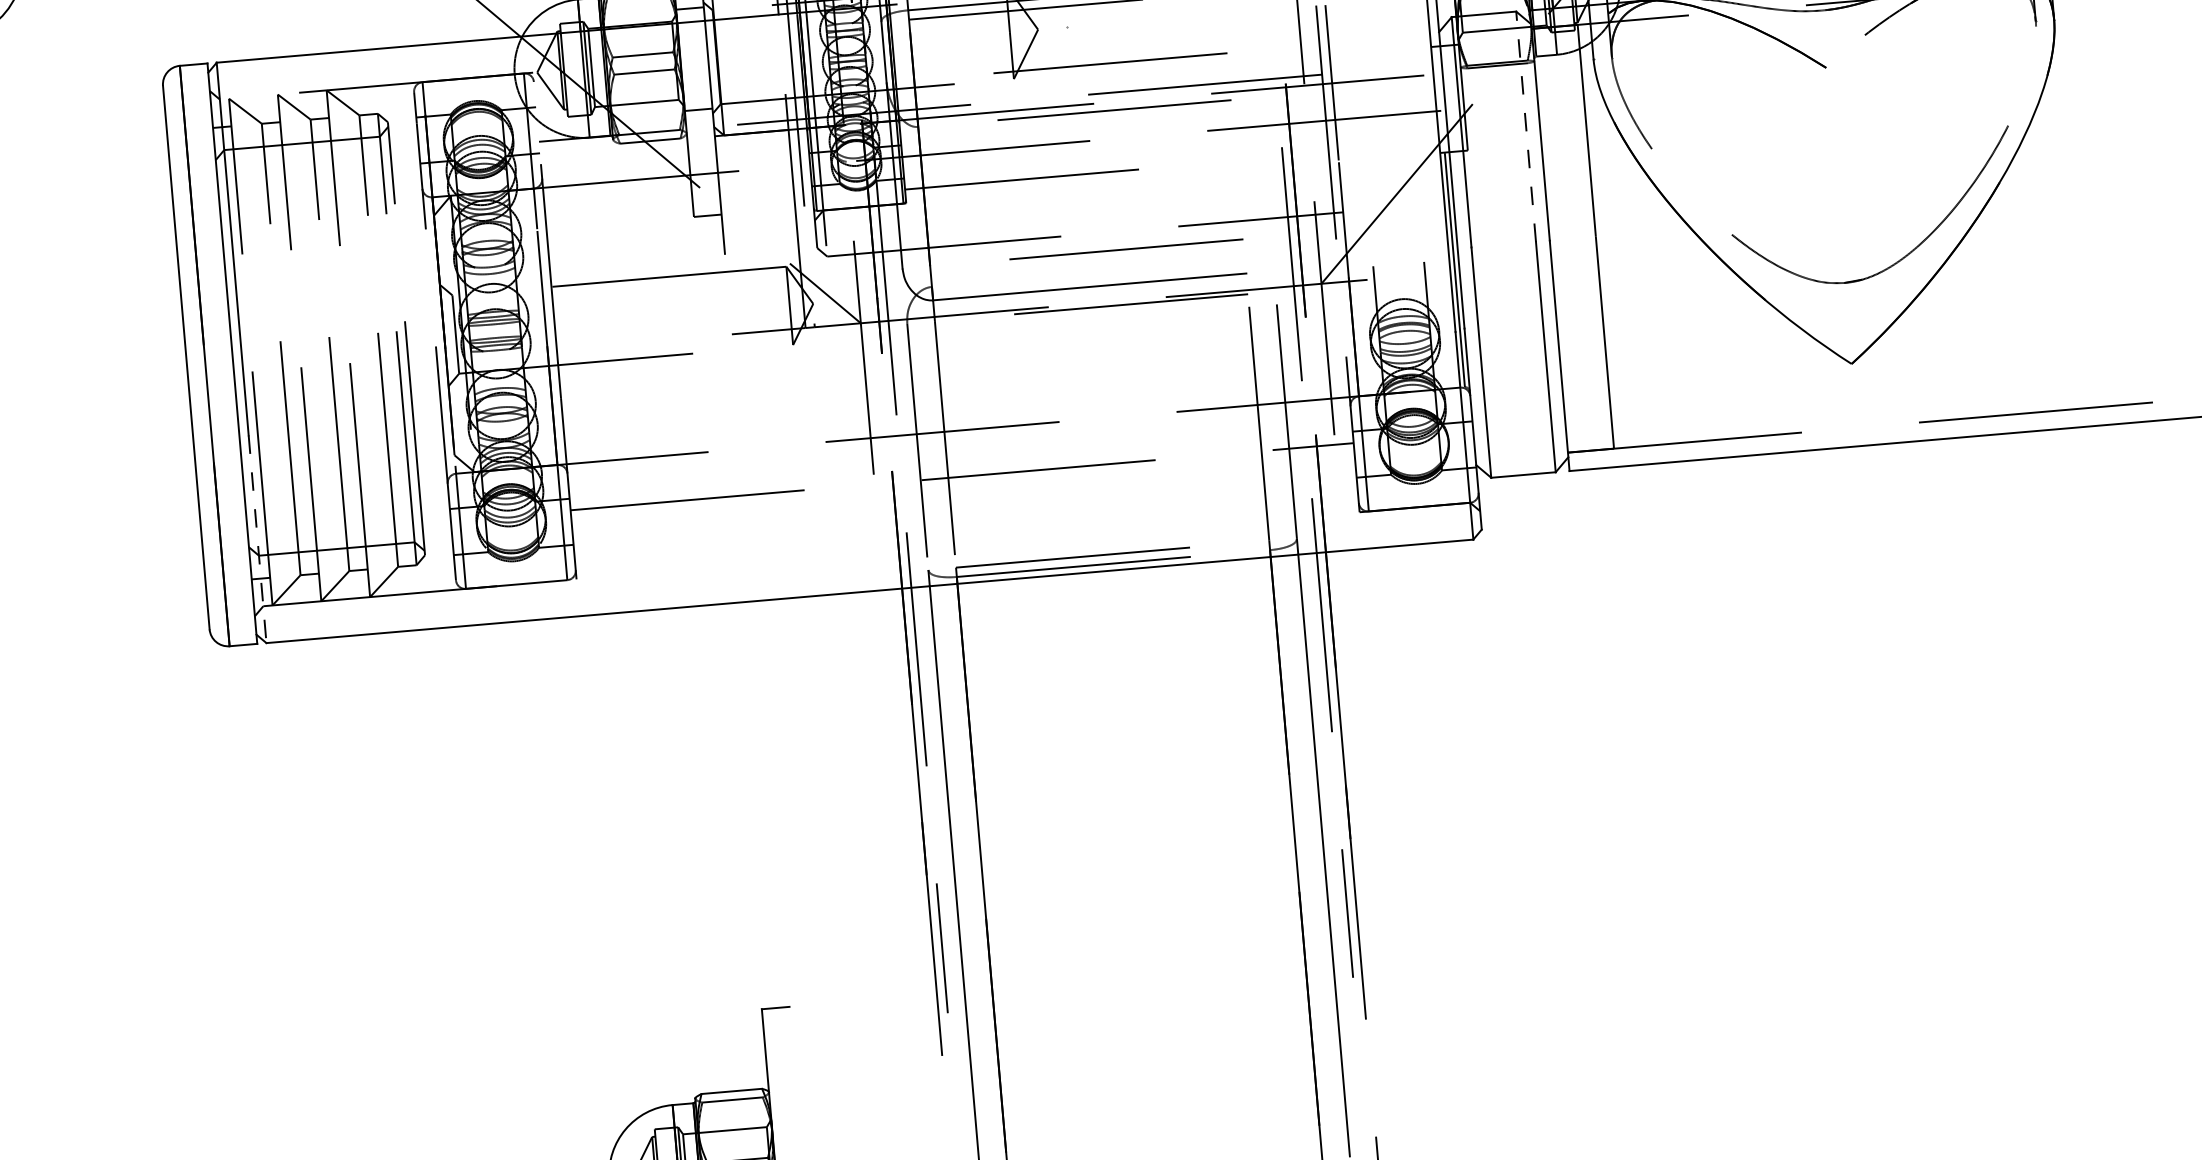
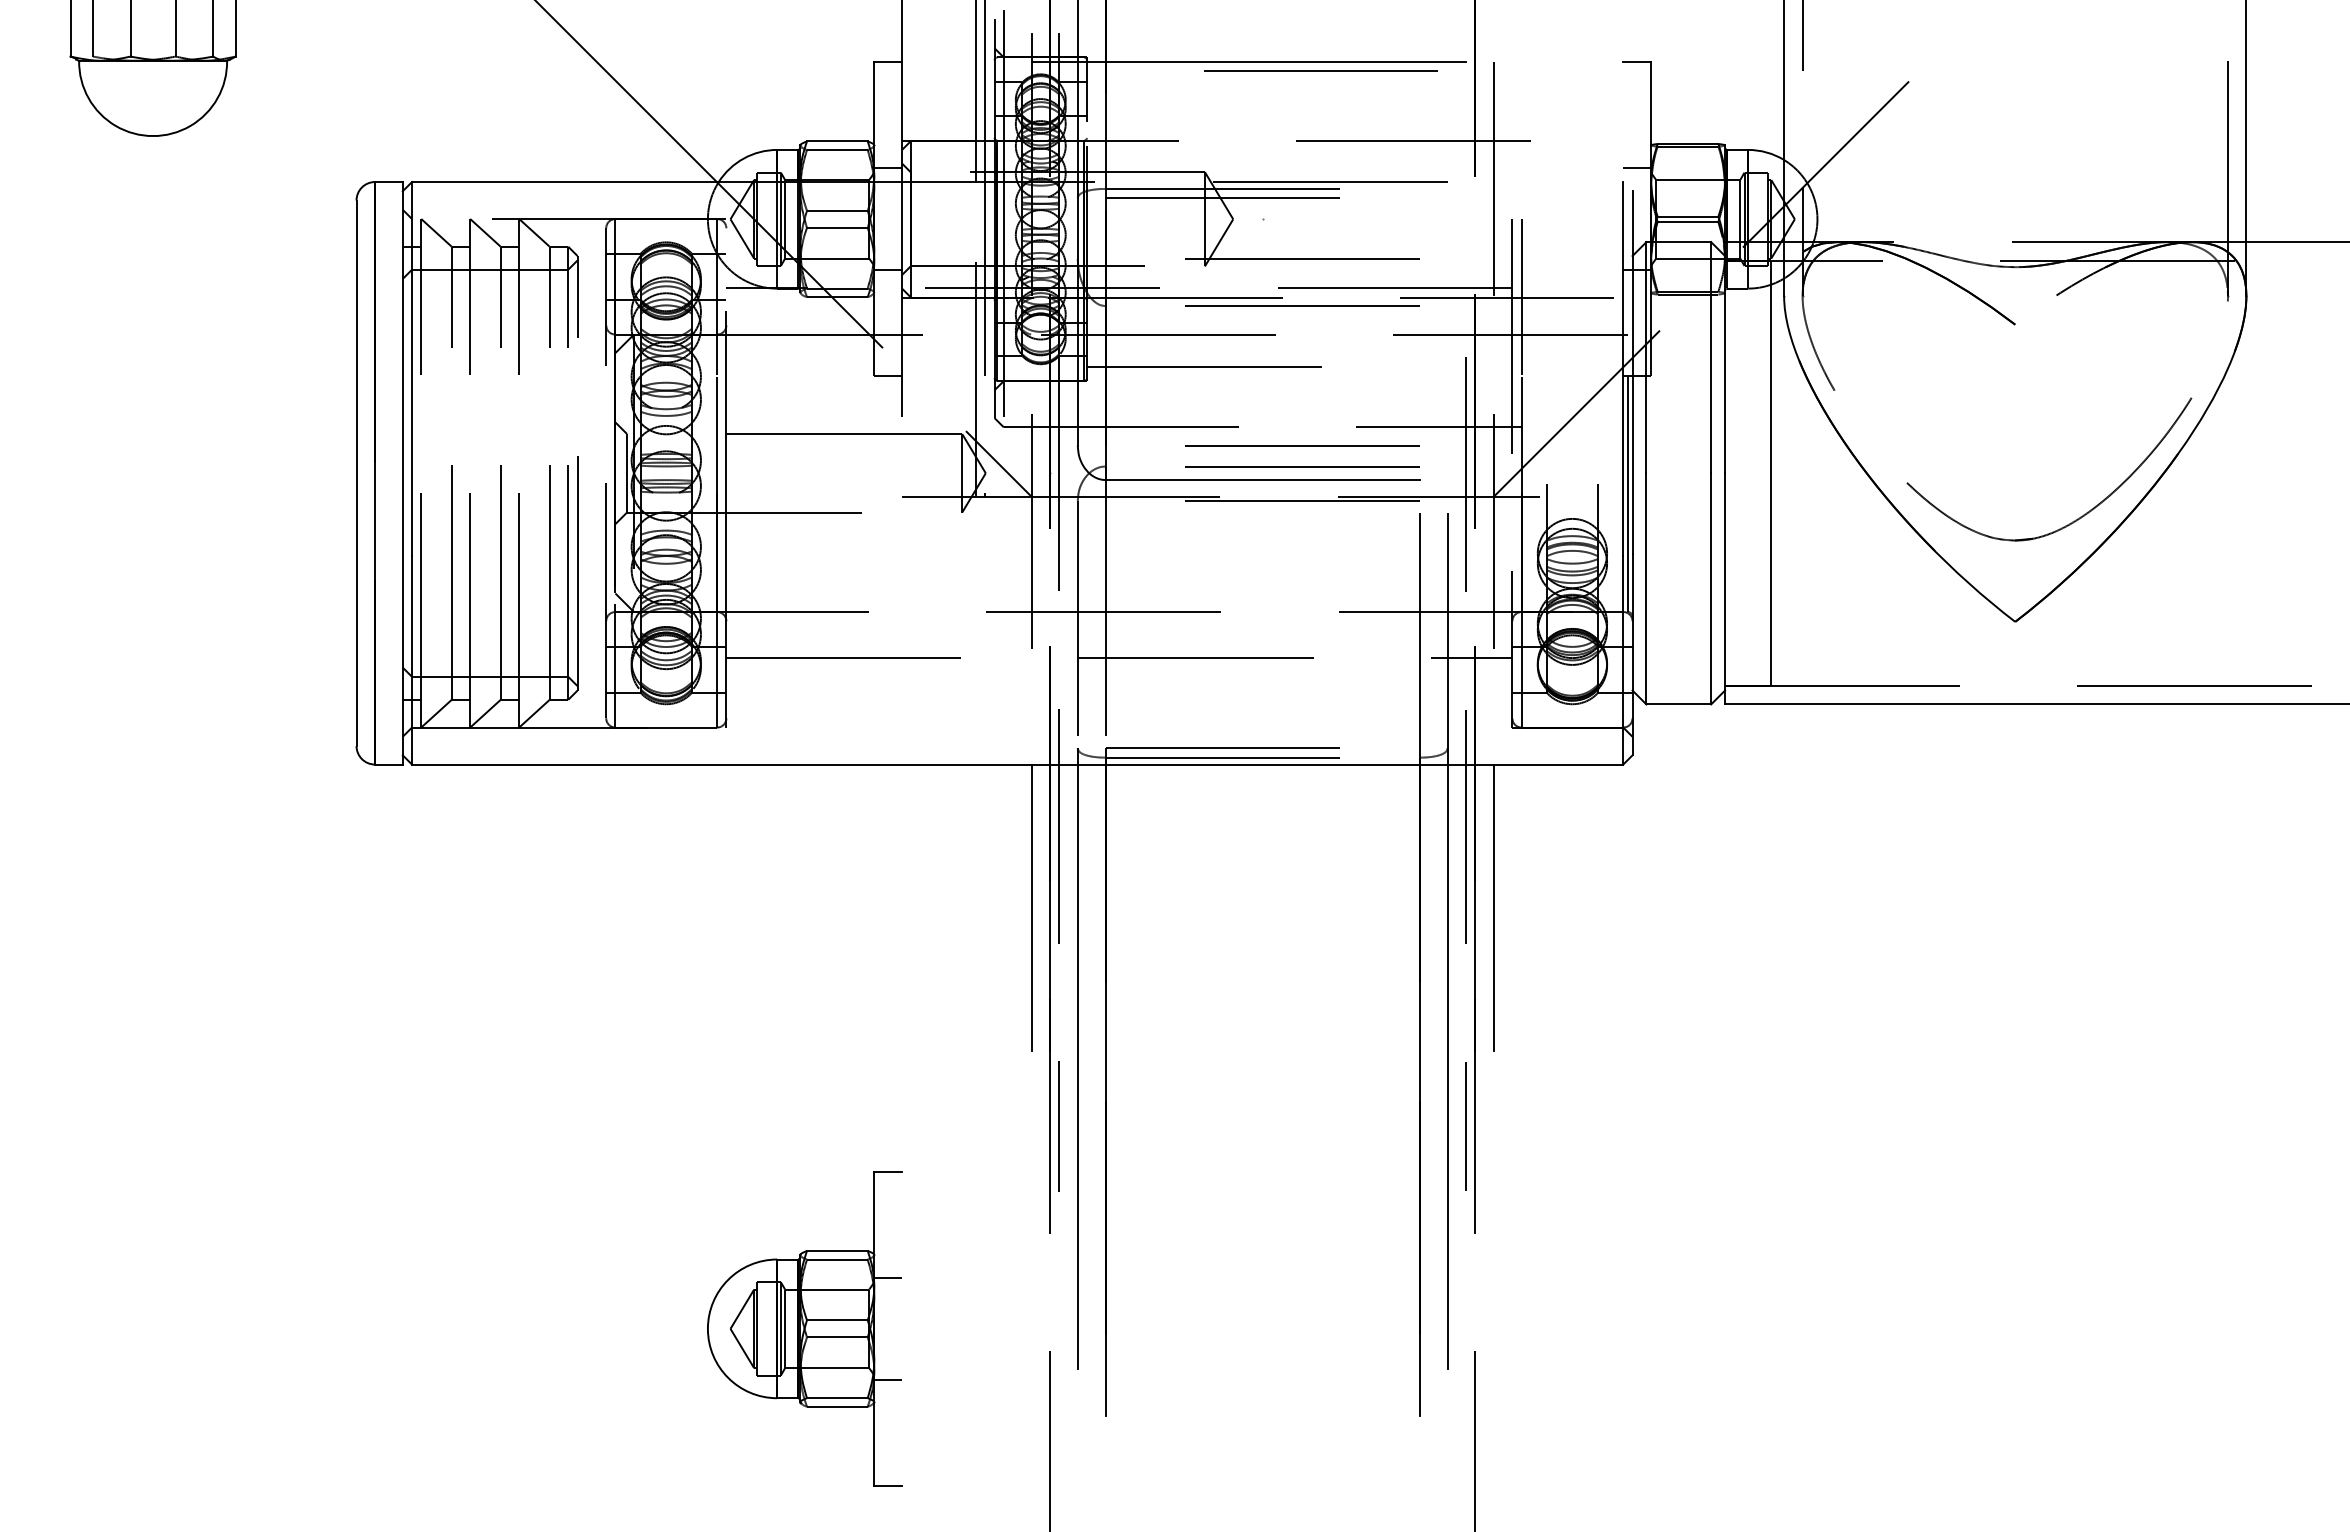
line: (1526, 126) -> (1711, 357), dashed -> solid
line: (1128, 270) -> (1302, 466), added
line: (258, 539) -> (412, 660), dashed -> solid
line: (1356, 693) -> (1493, 907), added
line: (895, 732) -> (1031, 907), added
line: (785, 1114) -> (888, 1278), added

